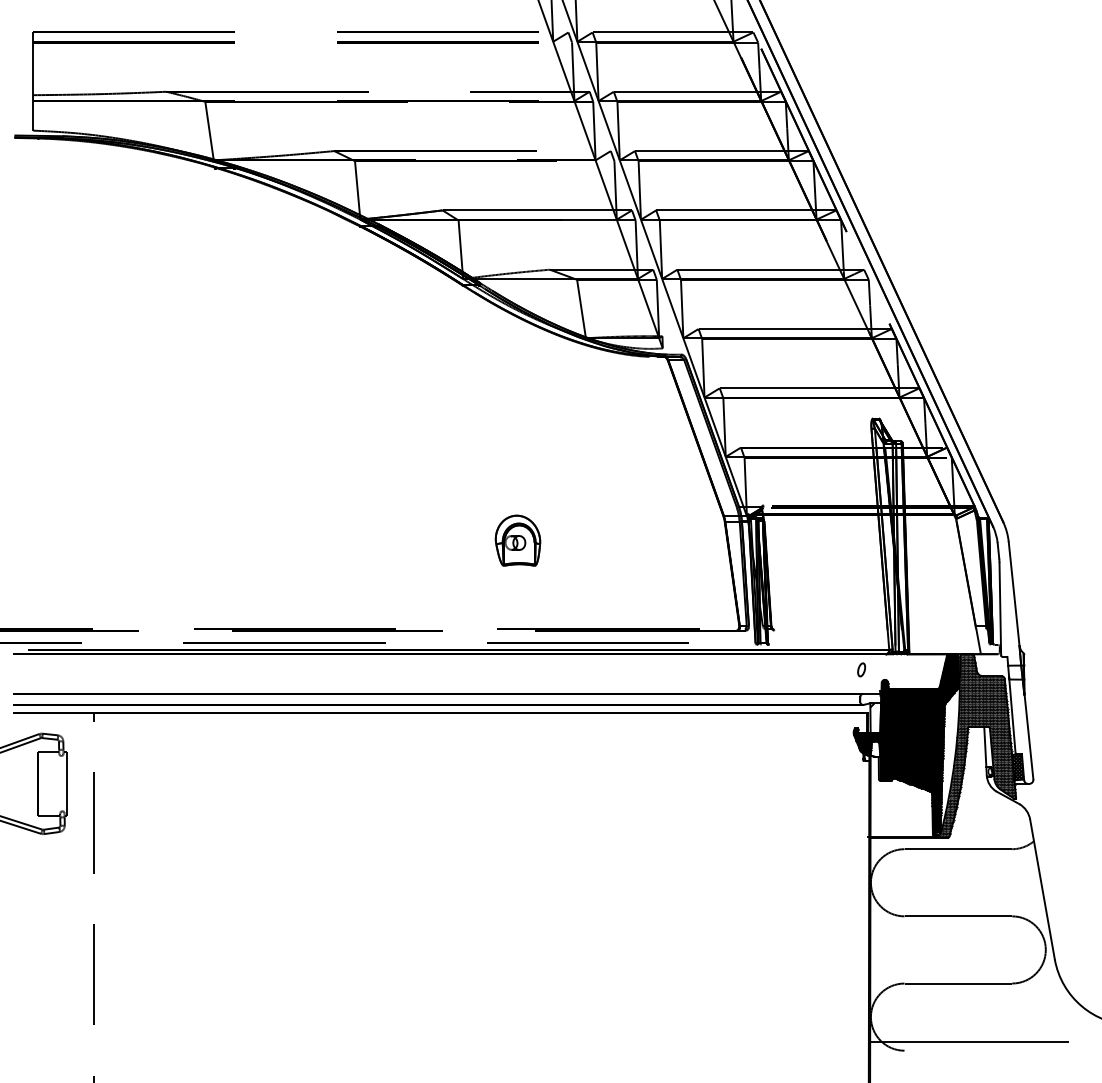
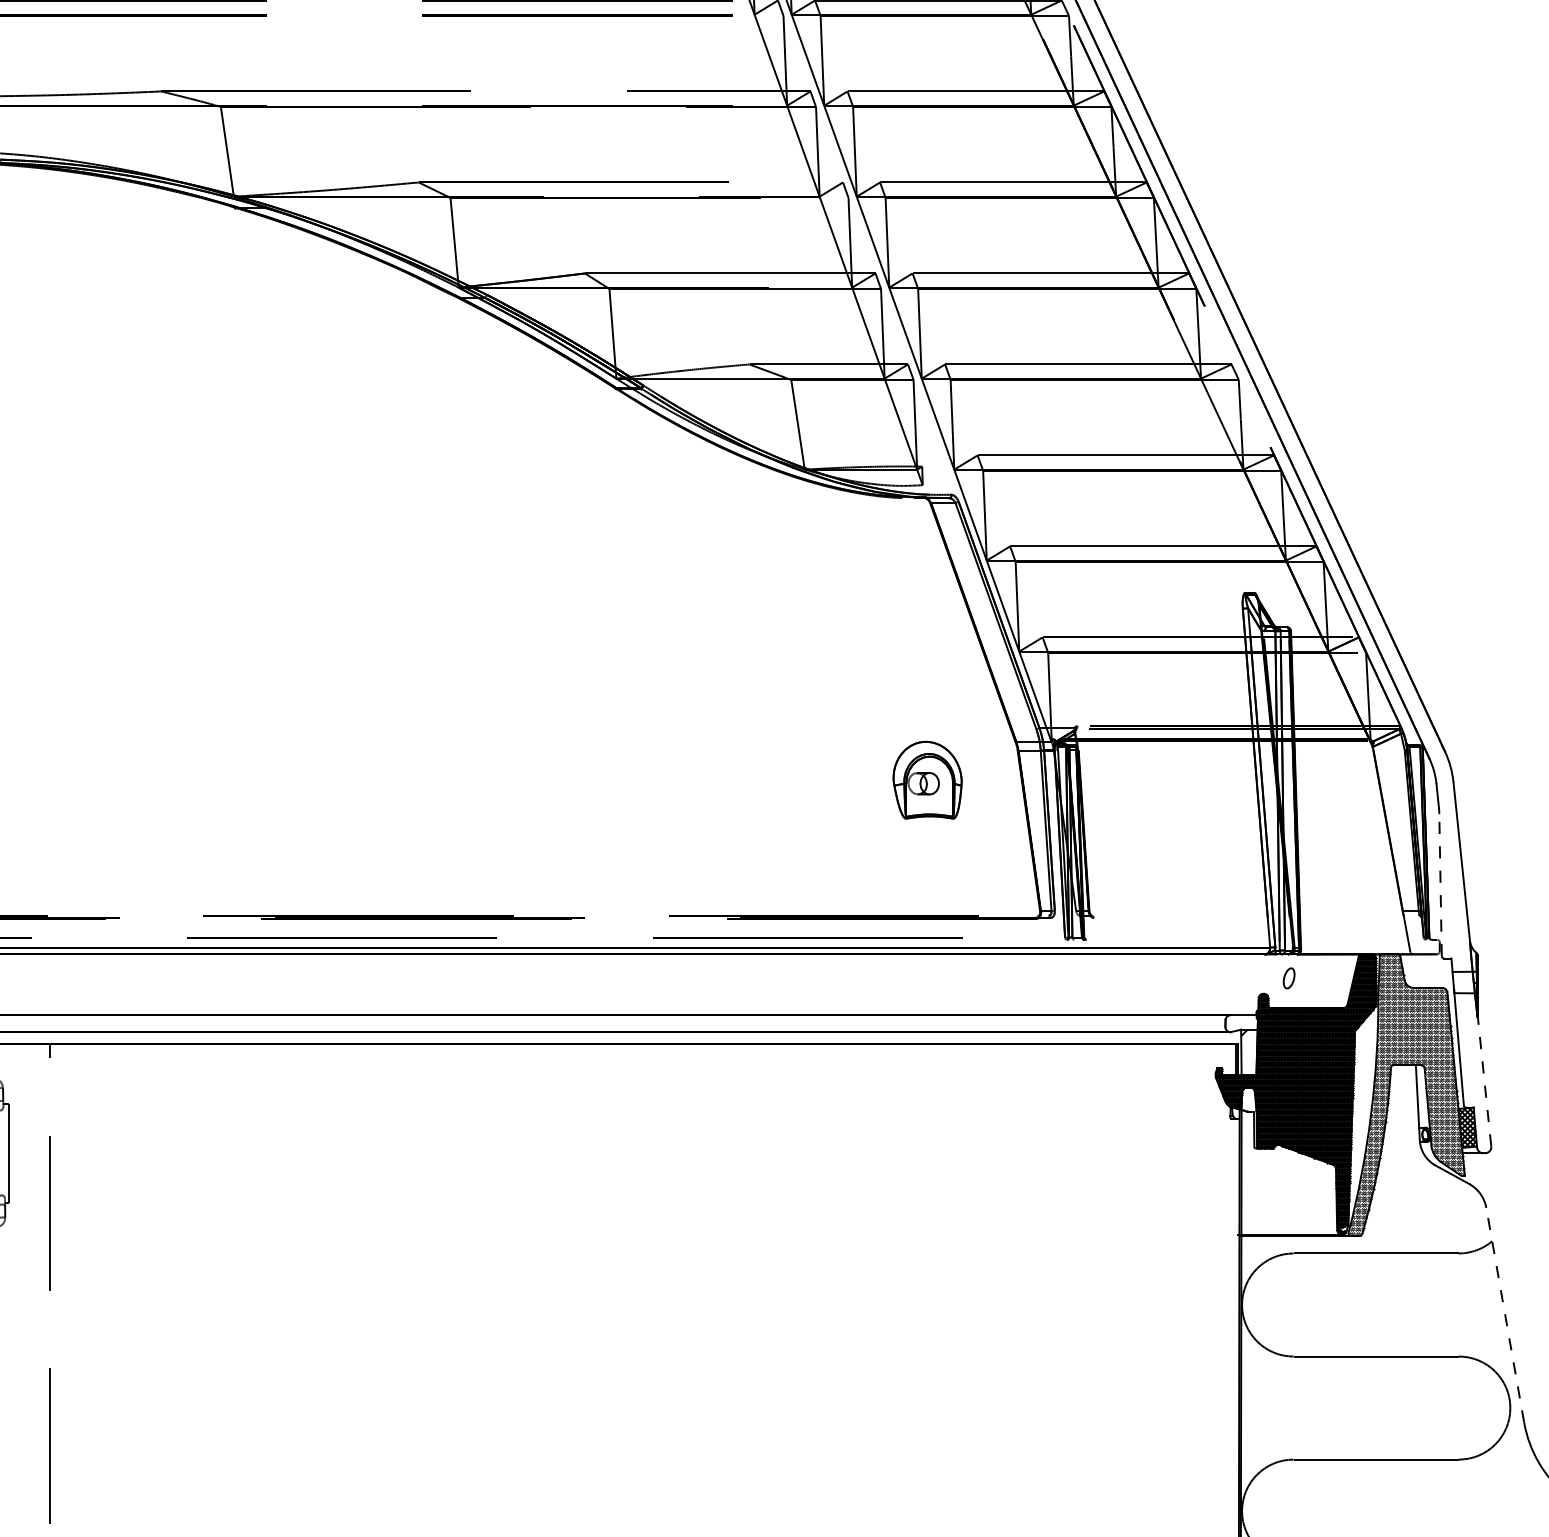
part: (517, 540) -> (926, 779), moved
line: (1000, 608) -> (1440, 884), solid -> dashed
part: (861, 669) -> (1288, 977), moved
line: (1028, 736) -> (1483, 1080), solid -> dashed
line: (1042, 888) -> (1505, 1313), solid -> dashed

